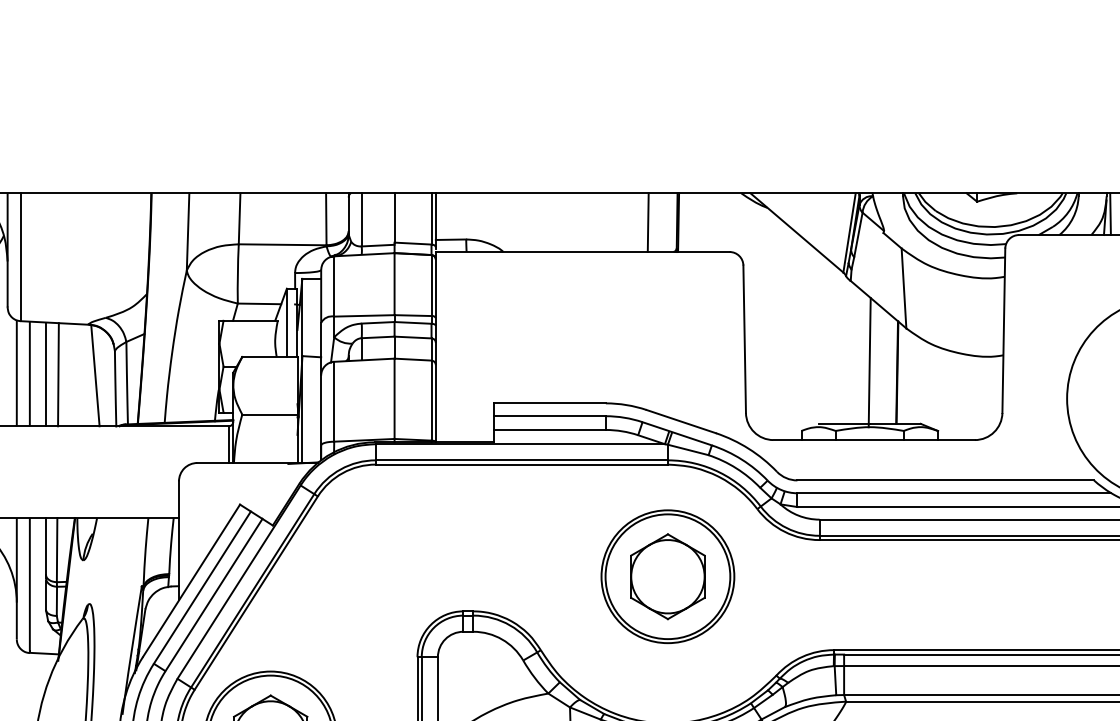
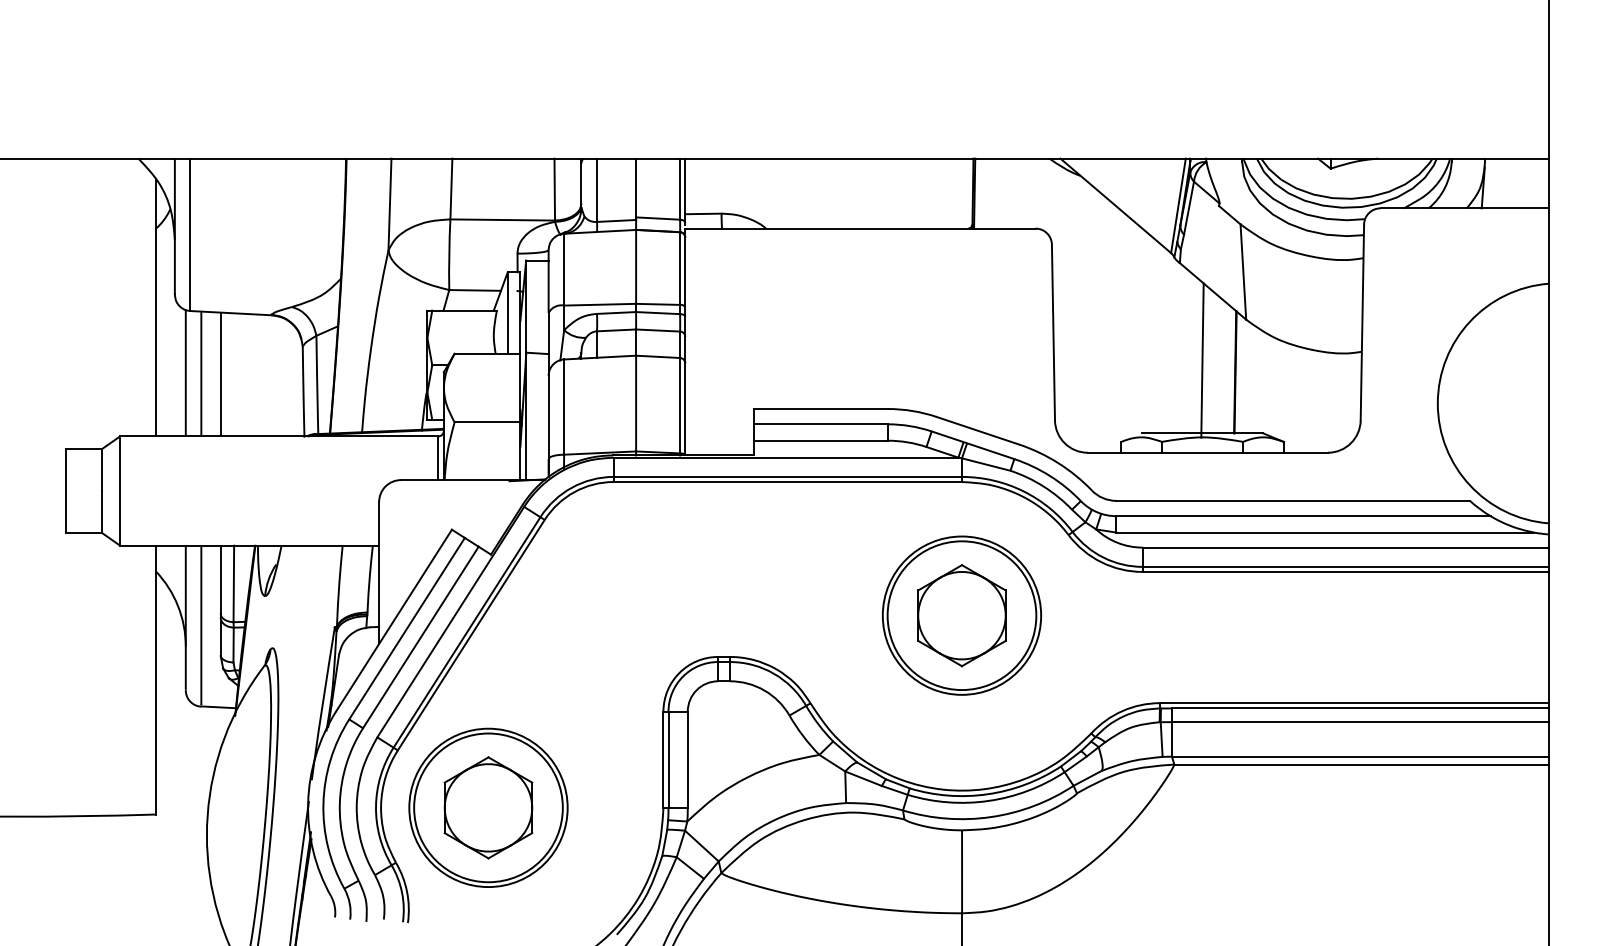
line: (1110, 214) -> (1489, 183), removed
line: (648, 222) -> (938, 193), removed
line: (57, 374) -> (234, 374), removed
line: (95, 375) -> (279, 375), removed

